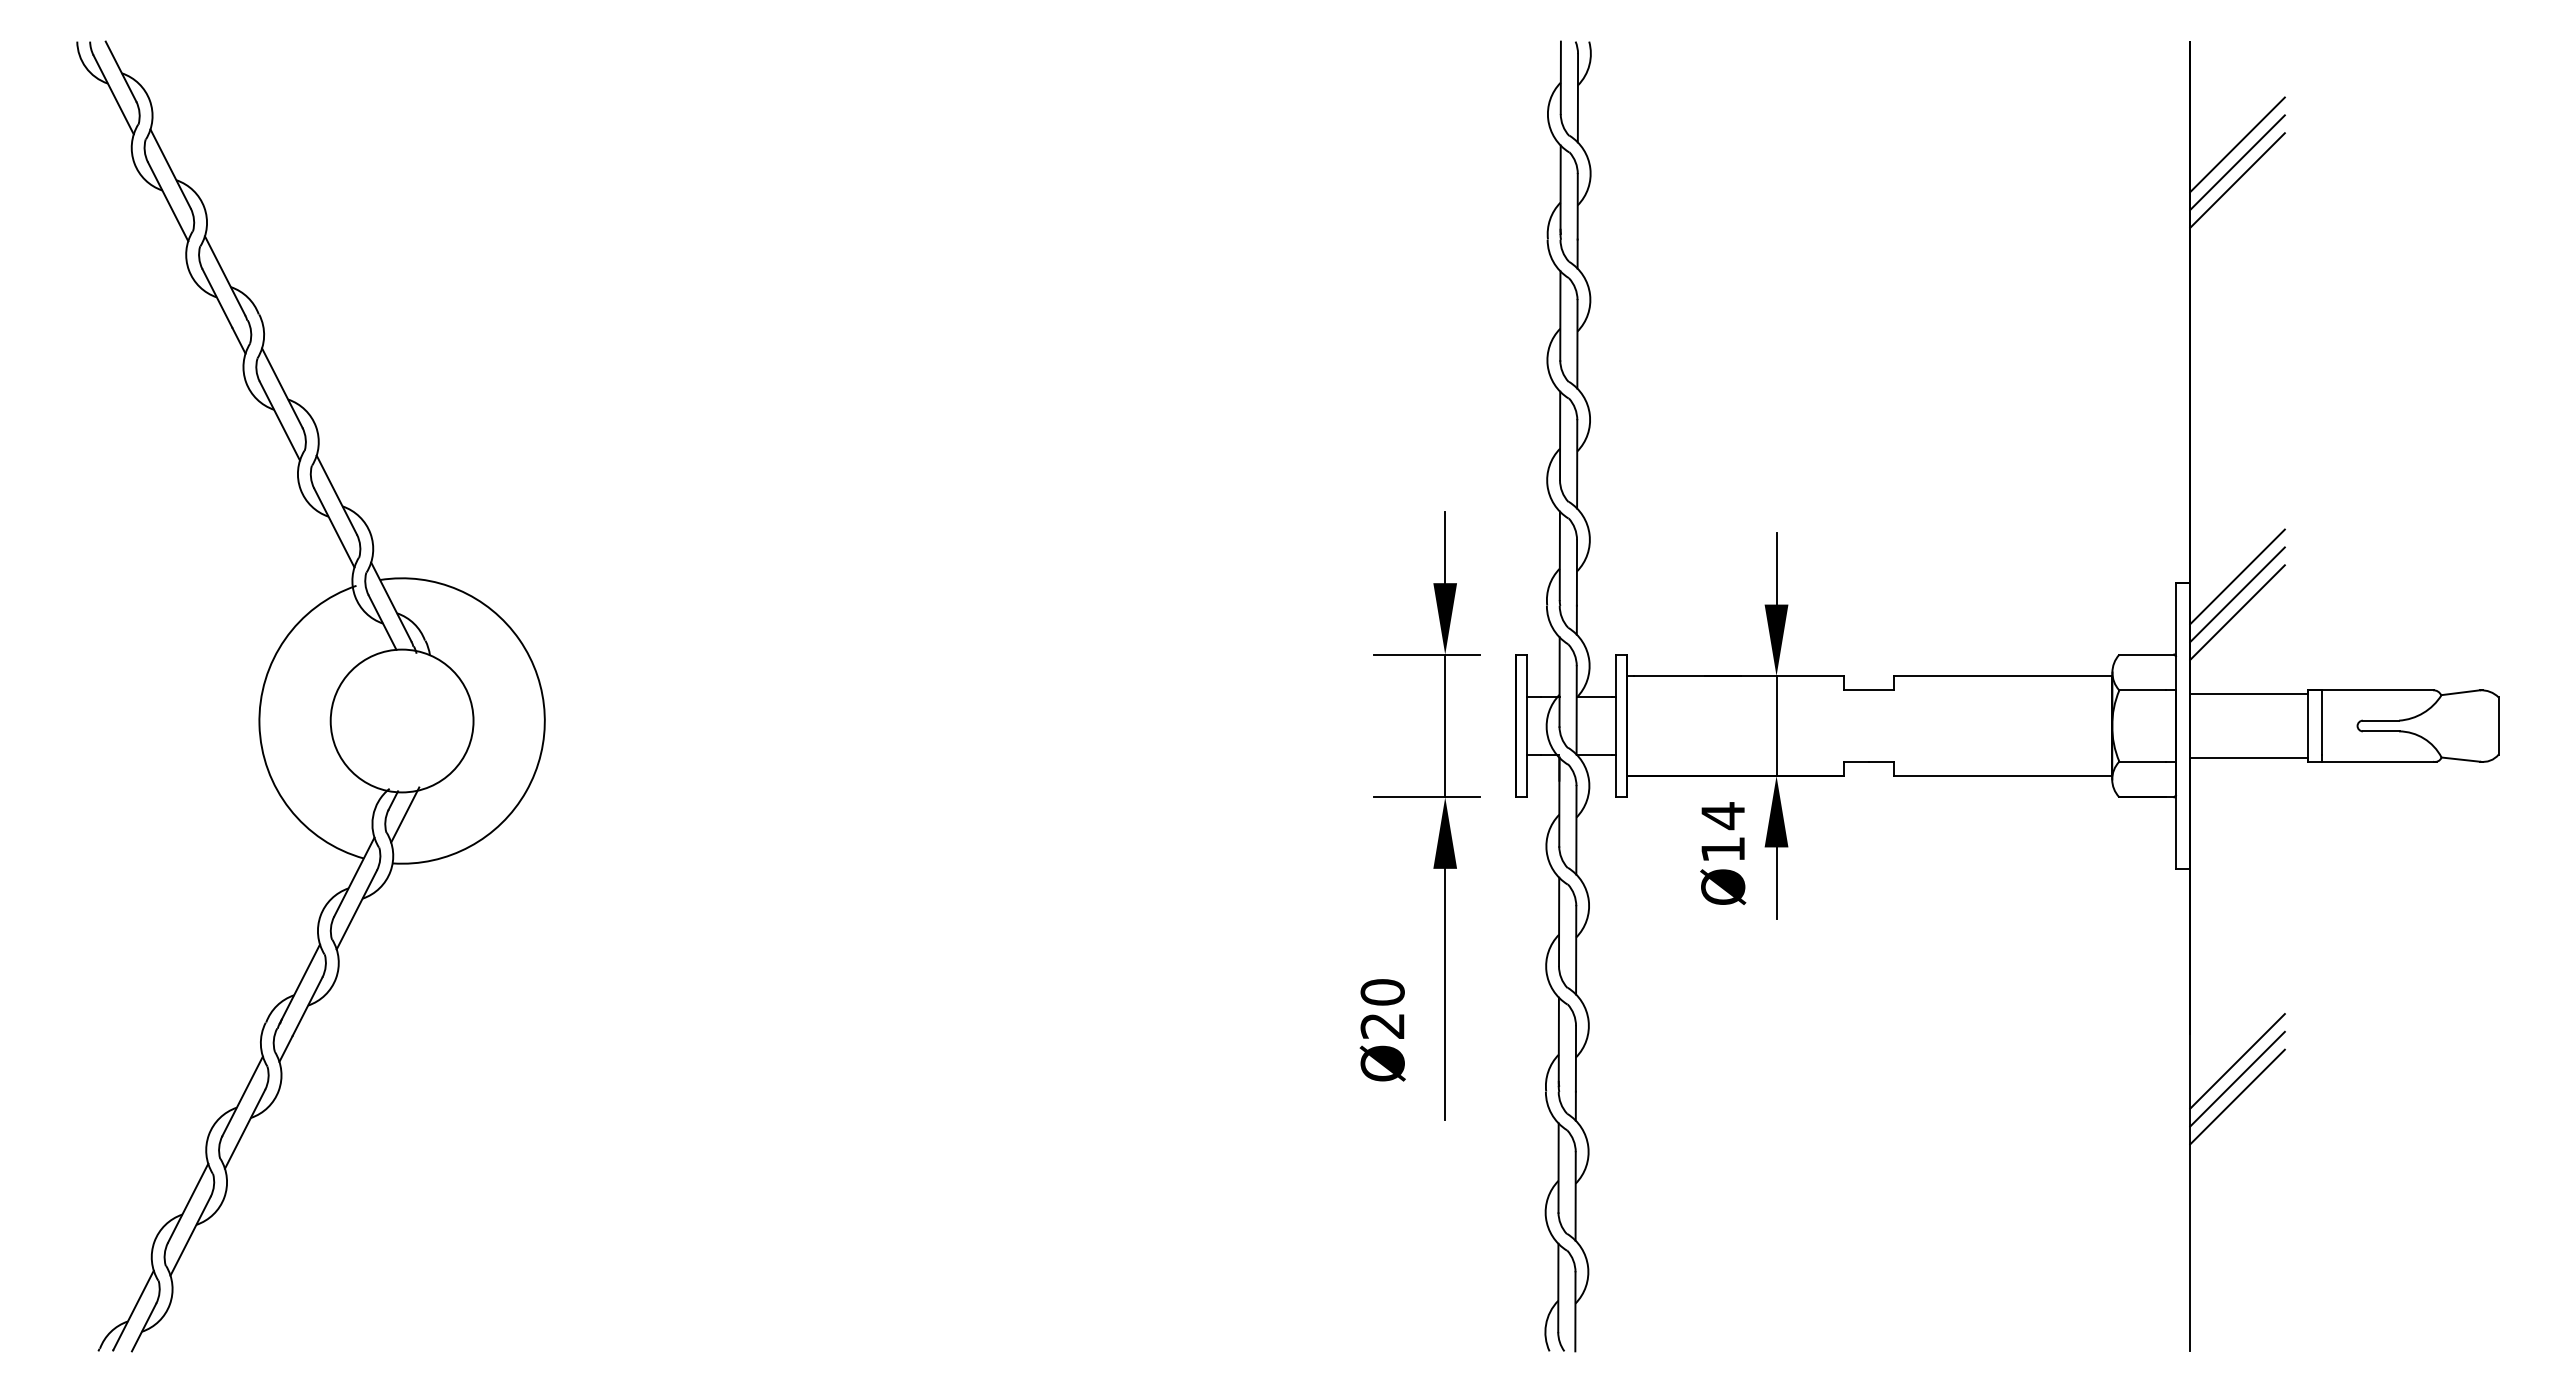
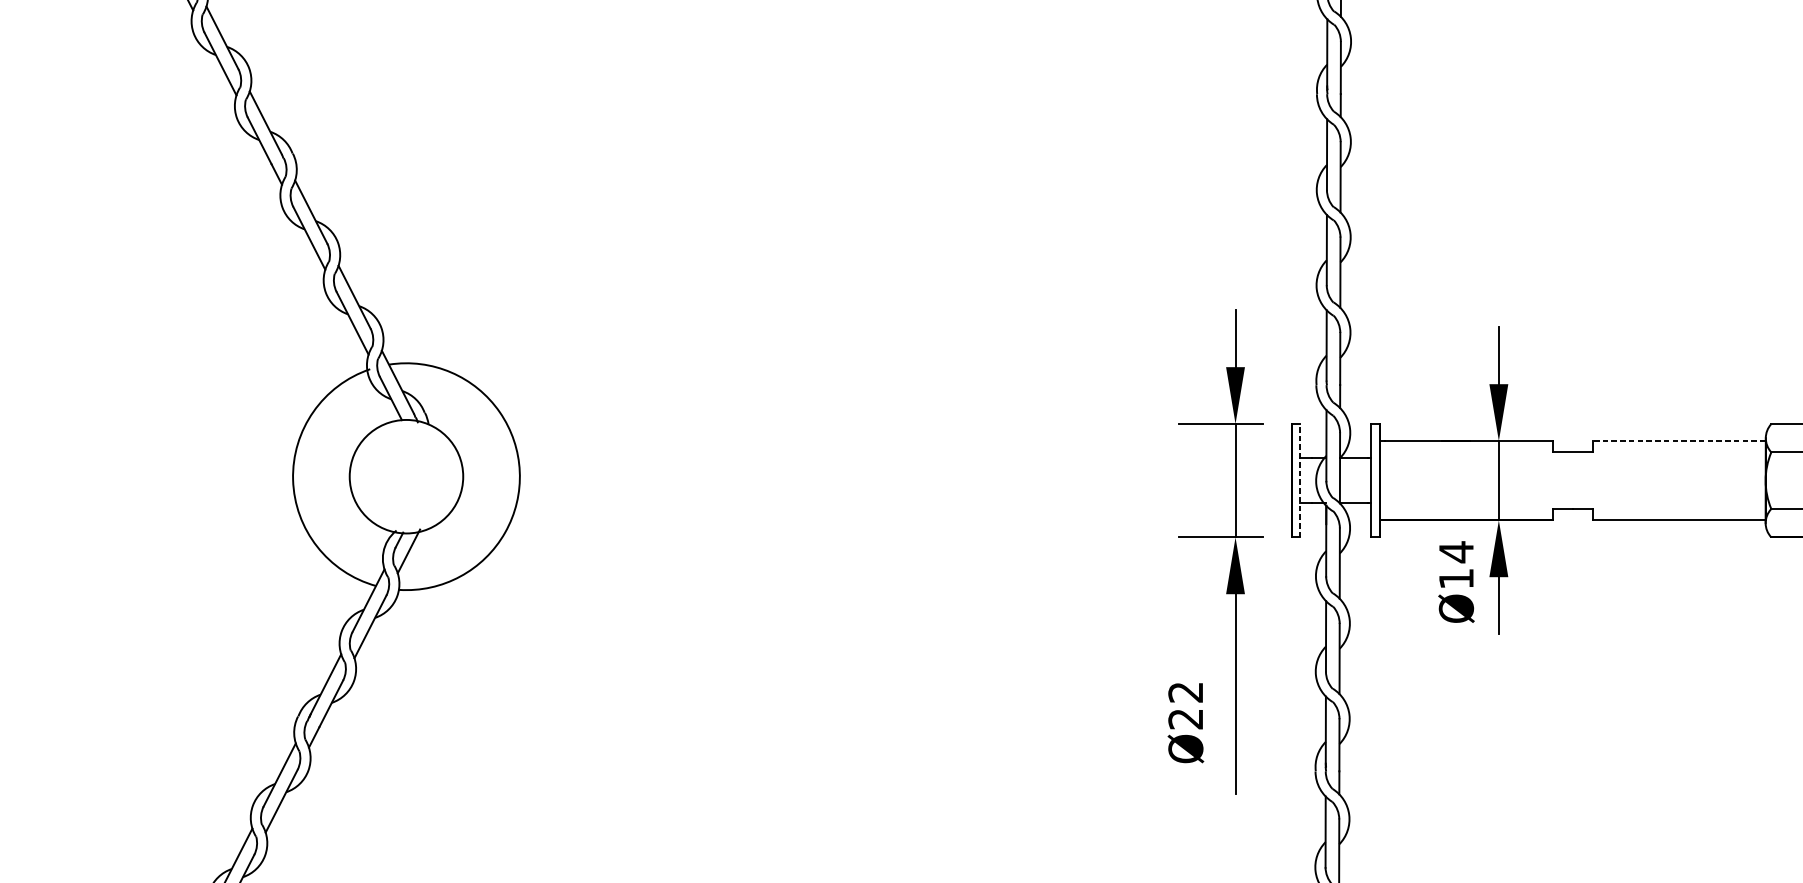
line: (2003, 676) -> (1679, 441), solid -> dashed
line: (1526, 725) -> (1300, 480), solid -> dashed
text: (1382, 992) -> (1185, 692), Ø20 -> Ø22

